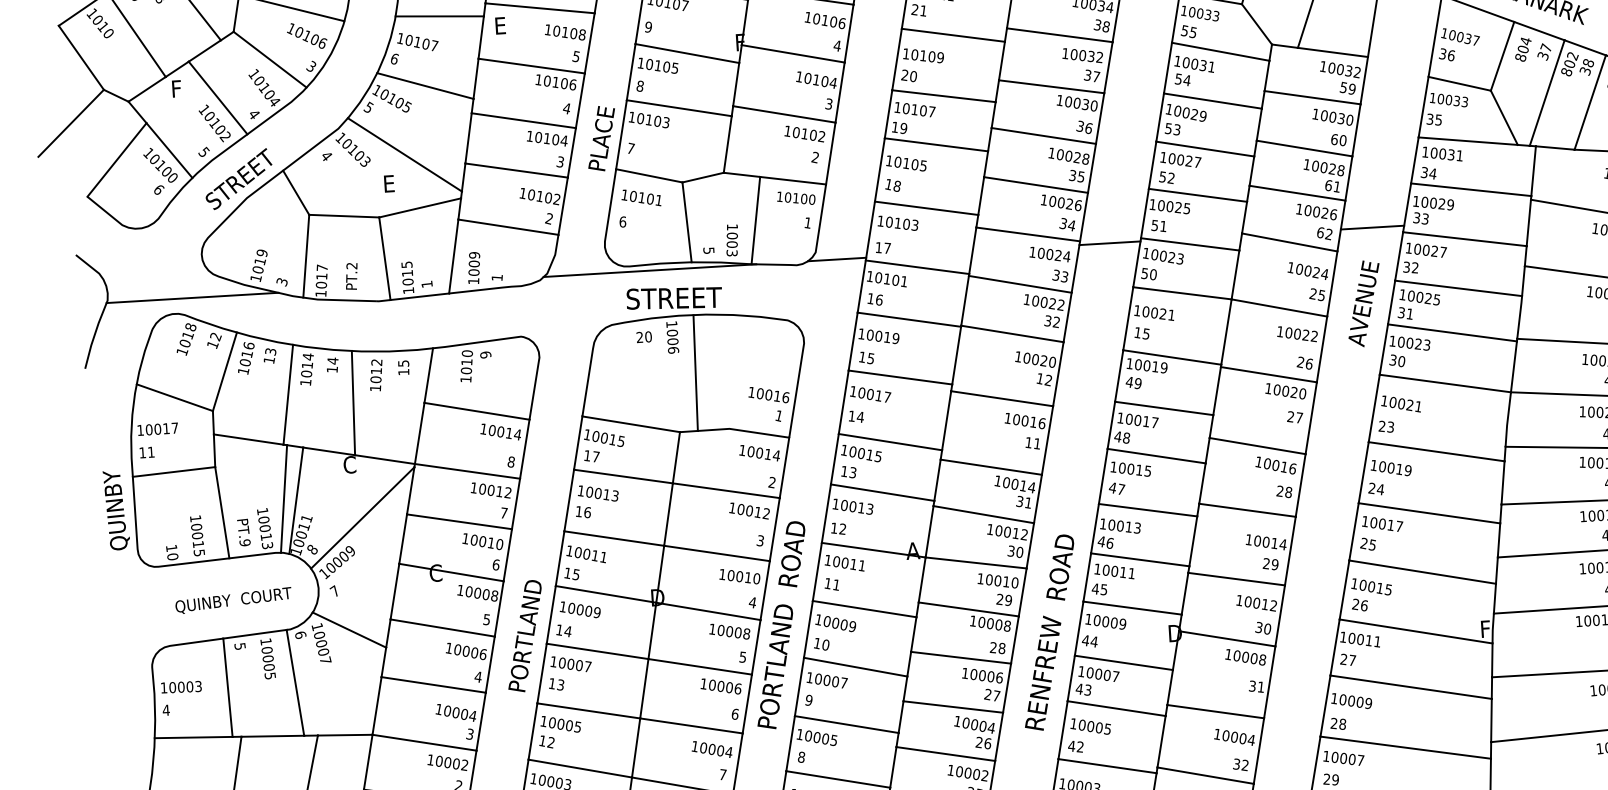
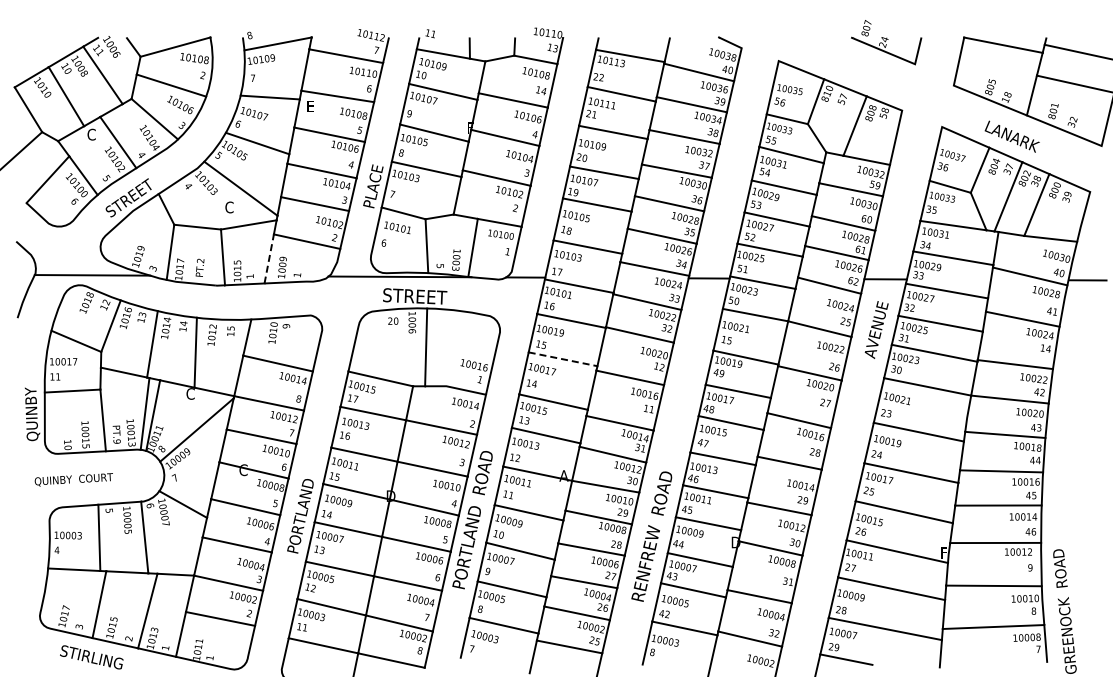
text: (177, 88) -> (91, 134), F -> C
text: (389, 183) -> (229, 207), E -> C
line: (454, 255) -> (269, 258), solid -> dashed
line: (901, 377) -> (563, 359), solid -> dashed
text: (232, 600) -> (73, 479), moved

